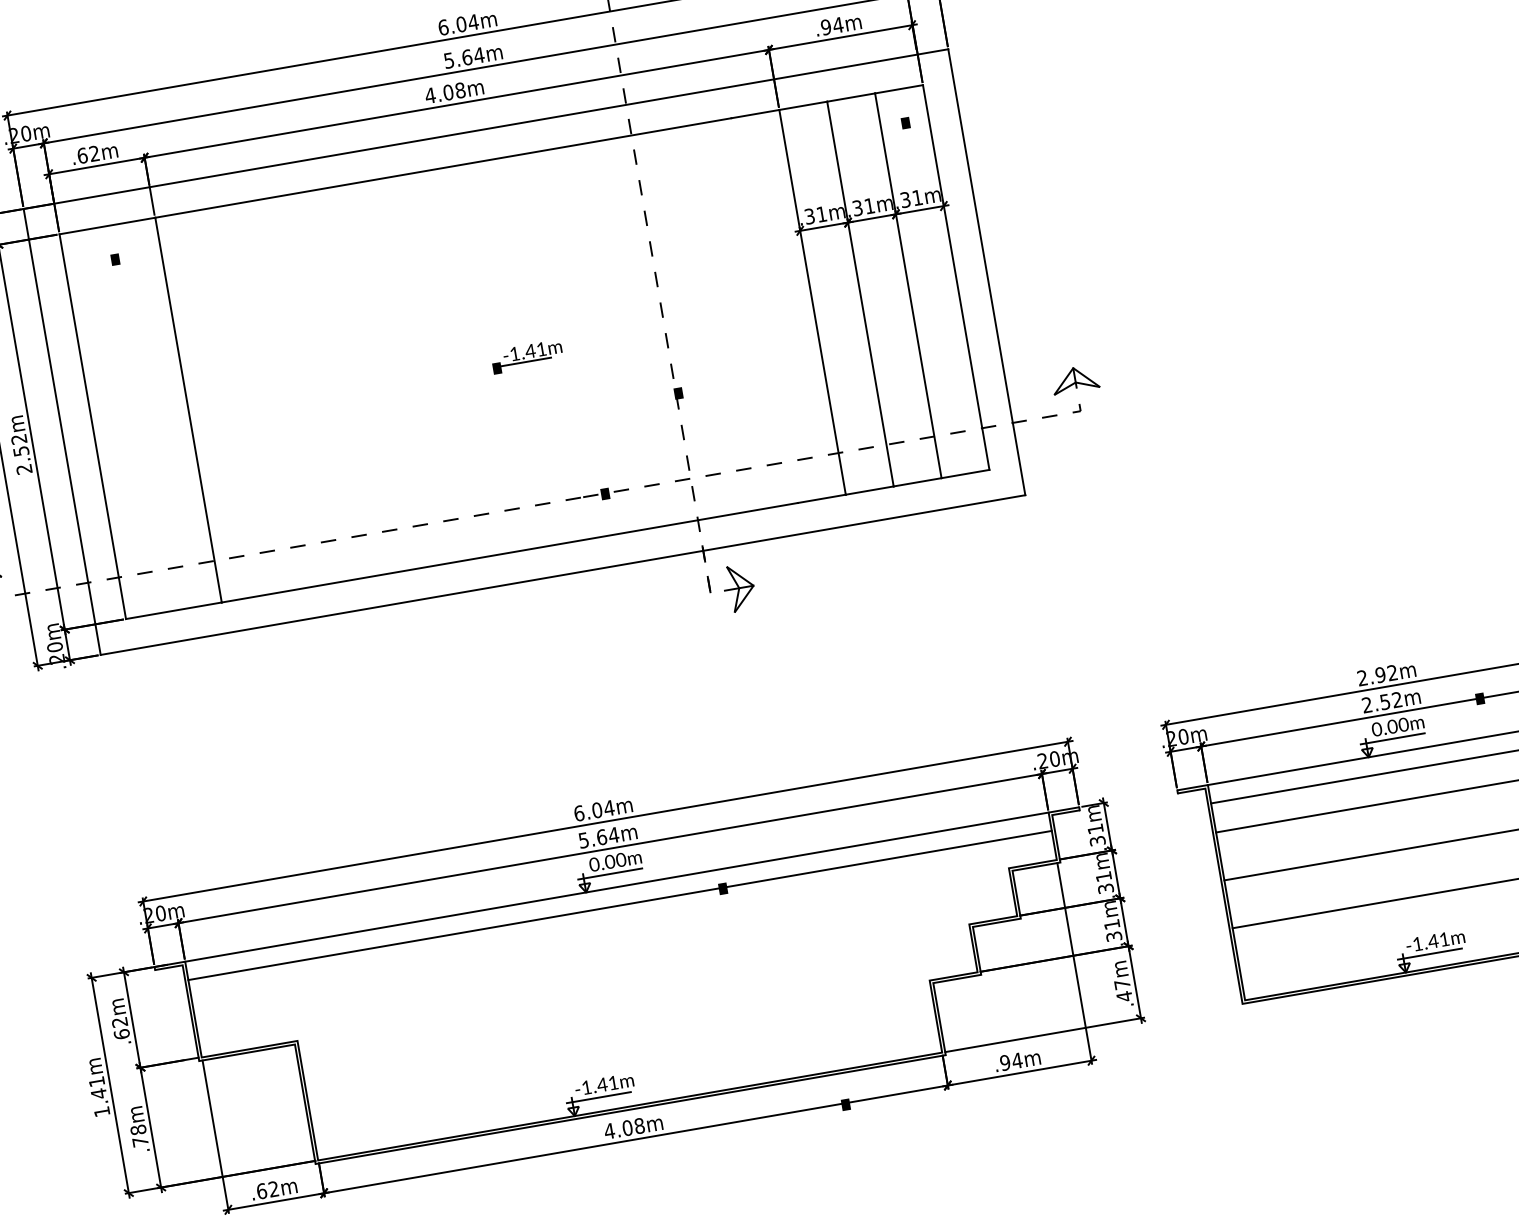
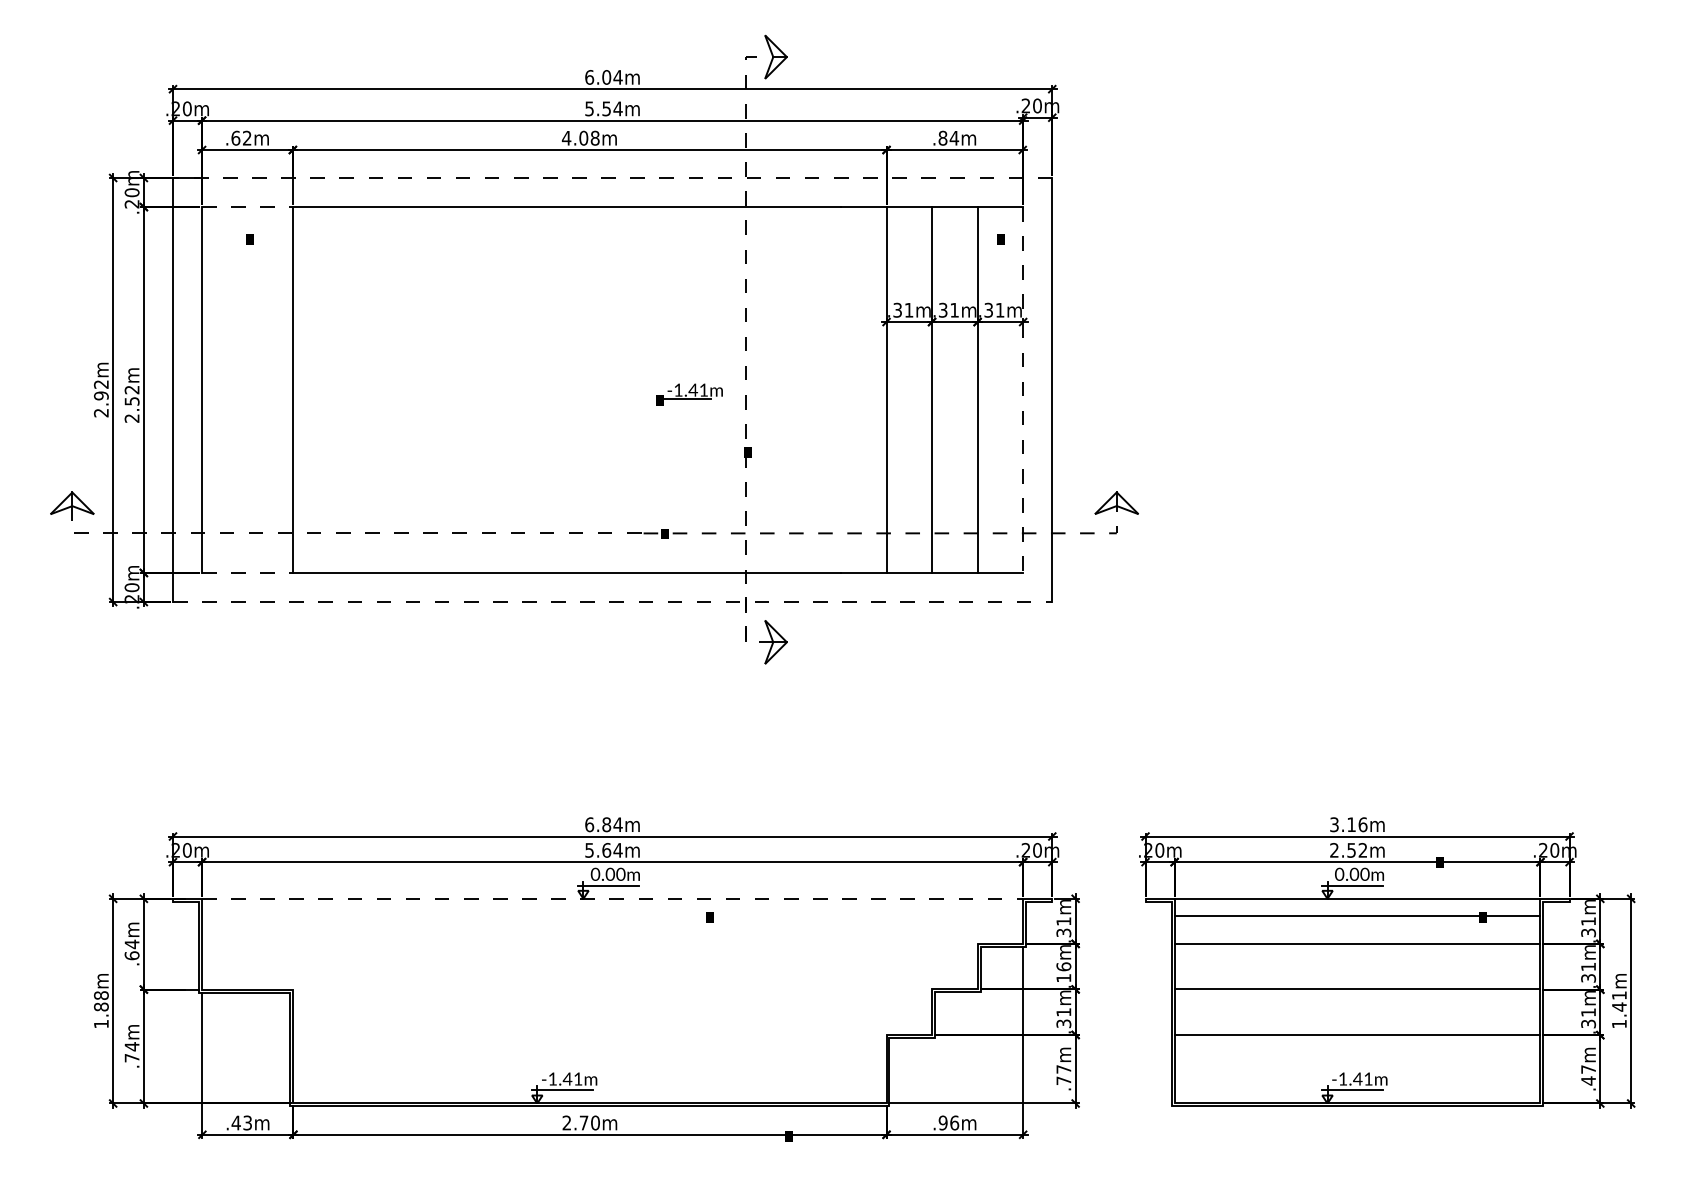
text: (825, 27) -> (942, 138), .94m -> .84m
text: (466, 57) -> (606, 108), 5.64m -> 5.54m
line: (485, 129) -> (612, 178), solid -> dashed
line: (107, 226) -> (247, 207), solid -> dashed
line: (956, 277) -> (1023, 390), solid -> dashed
part: (527, 356) -> (689, 394), moved
line: (562, 575) -> (612, 602), solid -> dashed
line: (173, 610) -> (247, 572), solid -> dashed
text: (1377, 675) -> (1348, 824), 2.92m -> 3.16m
text: (596, 810) -> (606, 824), 6.04m -> 6.84m
text: (1104, 882) -> (1063, 972), .31m -> .16m
line: (616, 886) -> (612, 898), solid -> dashed
line: (620, 905) -> (612, 916), removed
text: (1124, 996) -> (1063, 1080), .47m -> .77m
text: (119, 1022) -> (131, 944), .62m -> .64m
text: (1017, 1060) -> (954, 1122), .94m -> .96m
text: (97, 1088) -> (100, 1001), 1.41m -> 1.88m
text: (623, 1128) -> (580, 1122), 4.08m -> 2.70m
text: (137, 1129) -> (131, 1046), .78m -> .74m
text: (267, 1189) -> (241, 1122), .62m -> .43m

